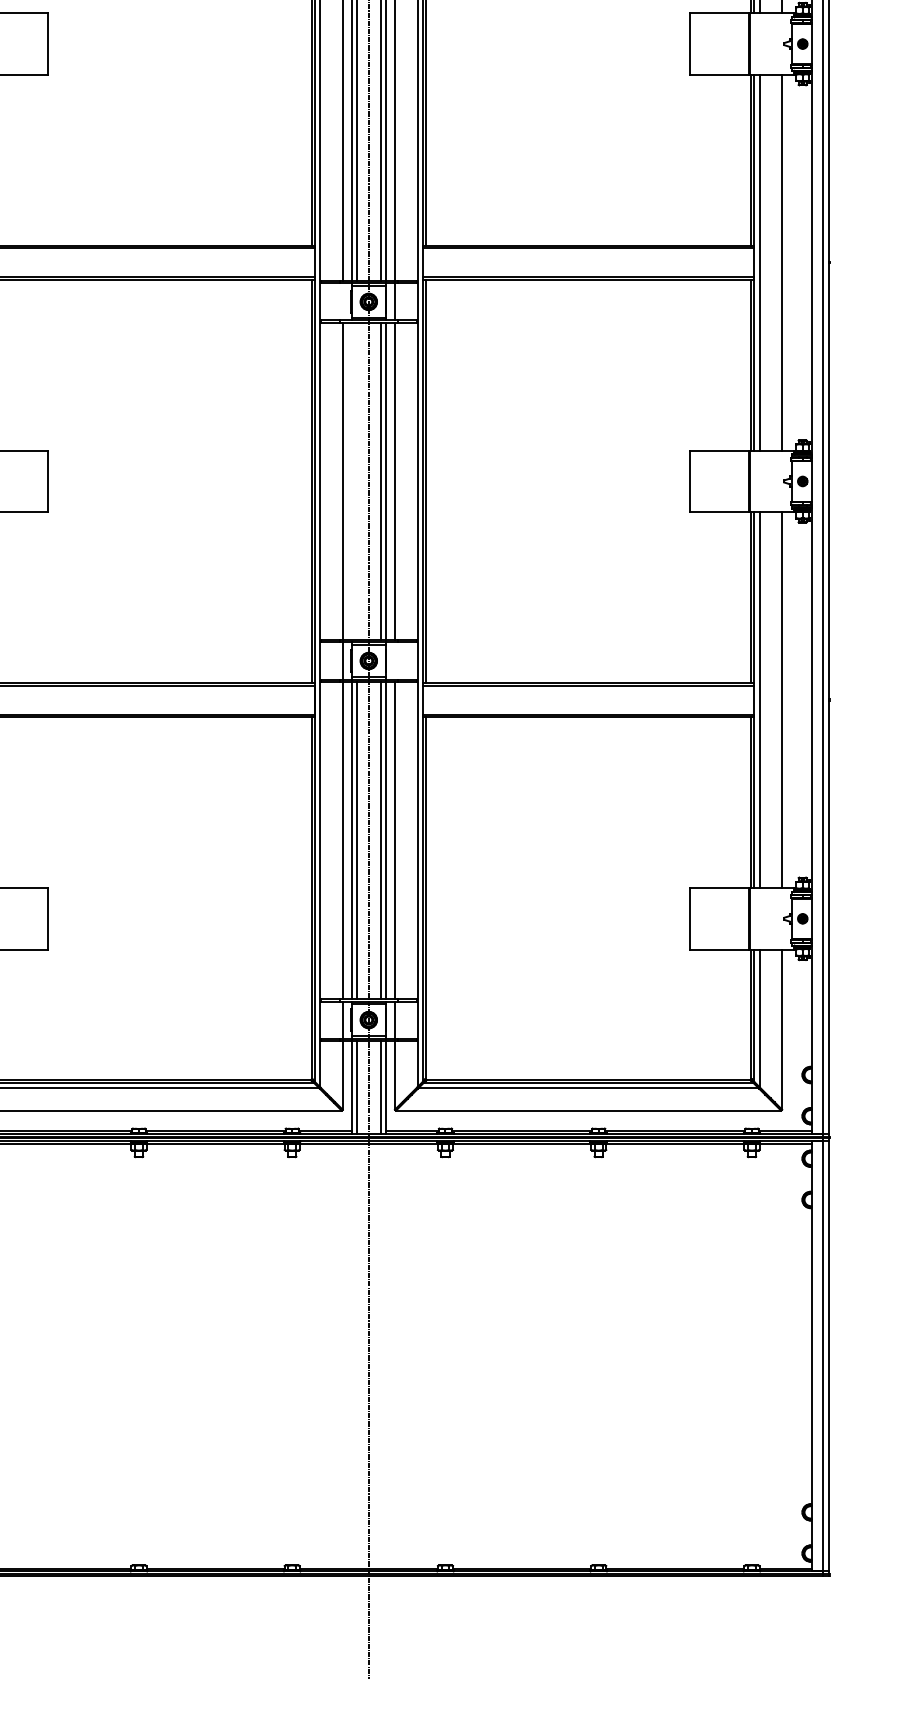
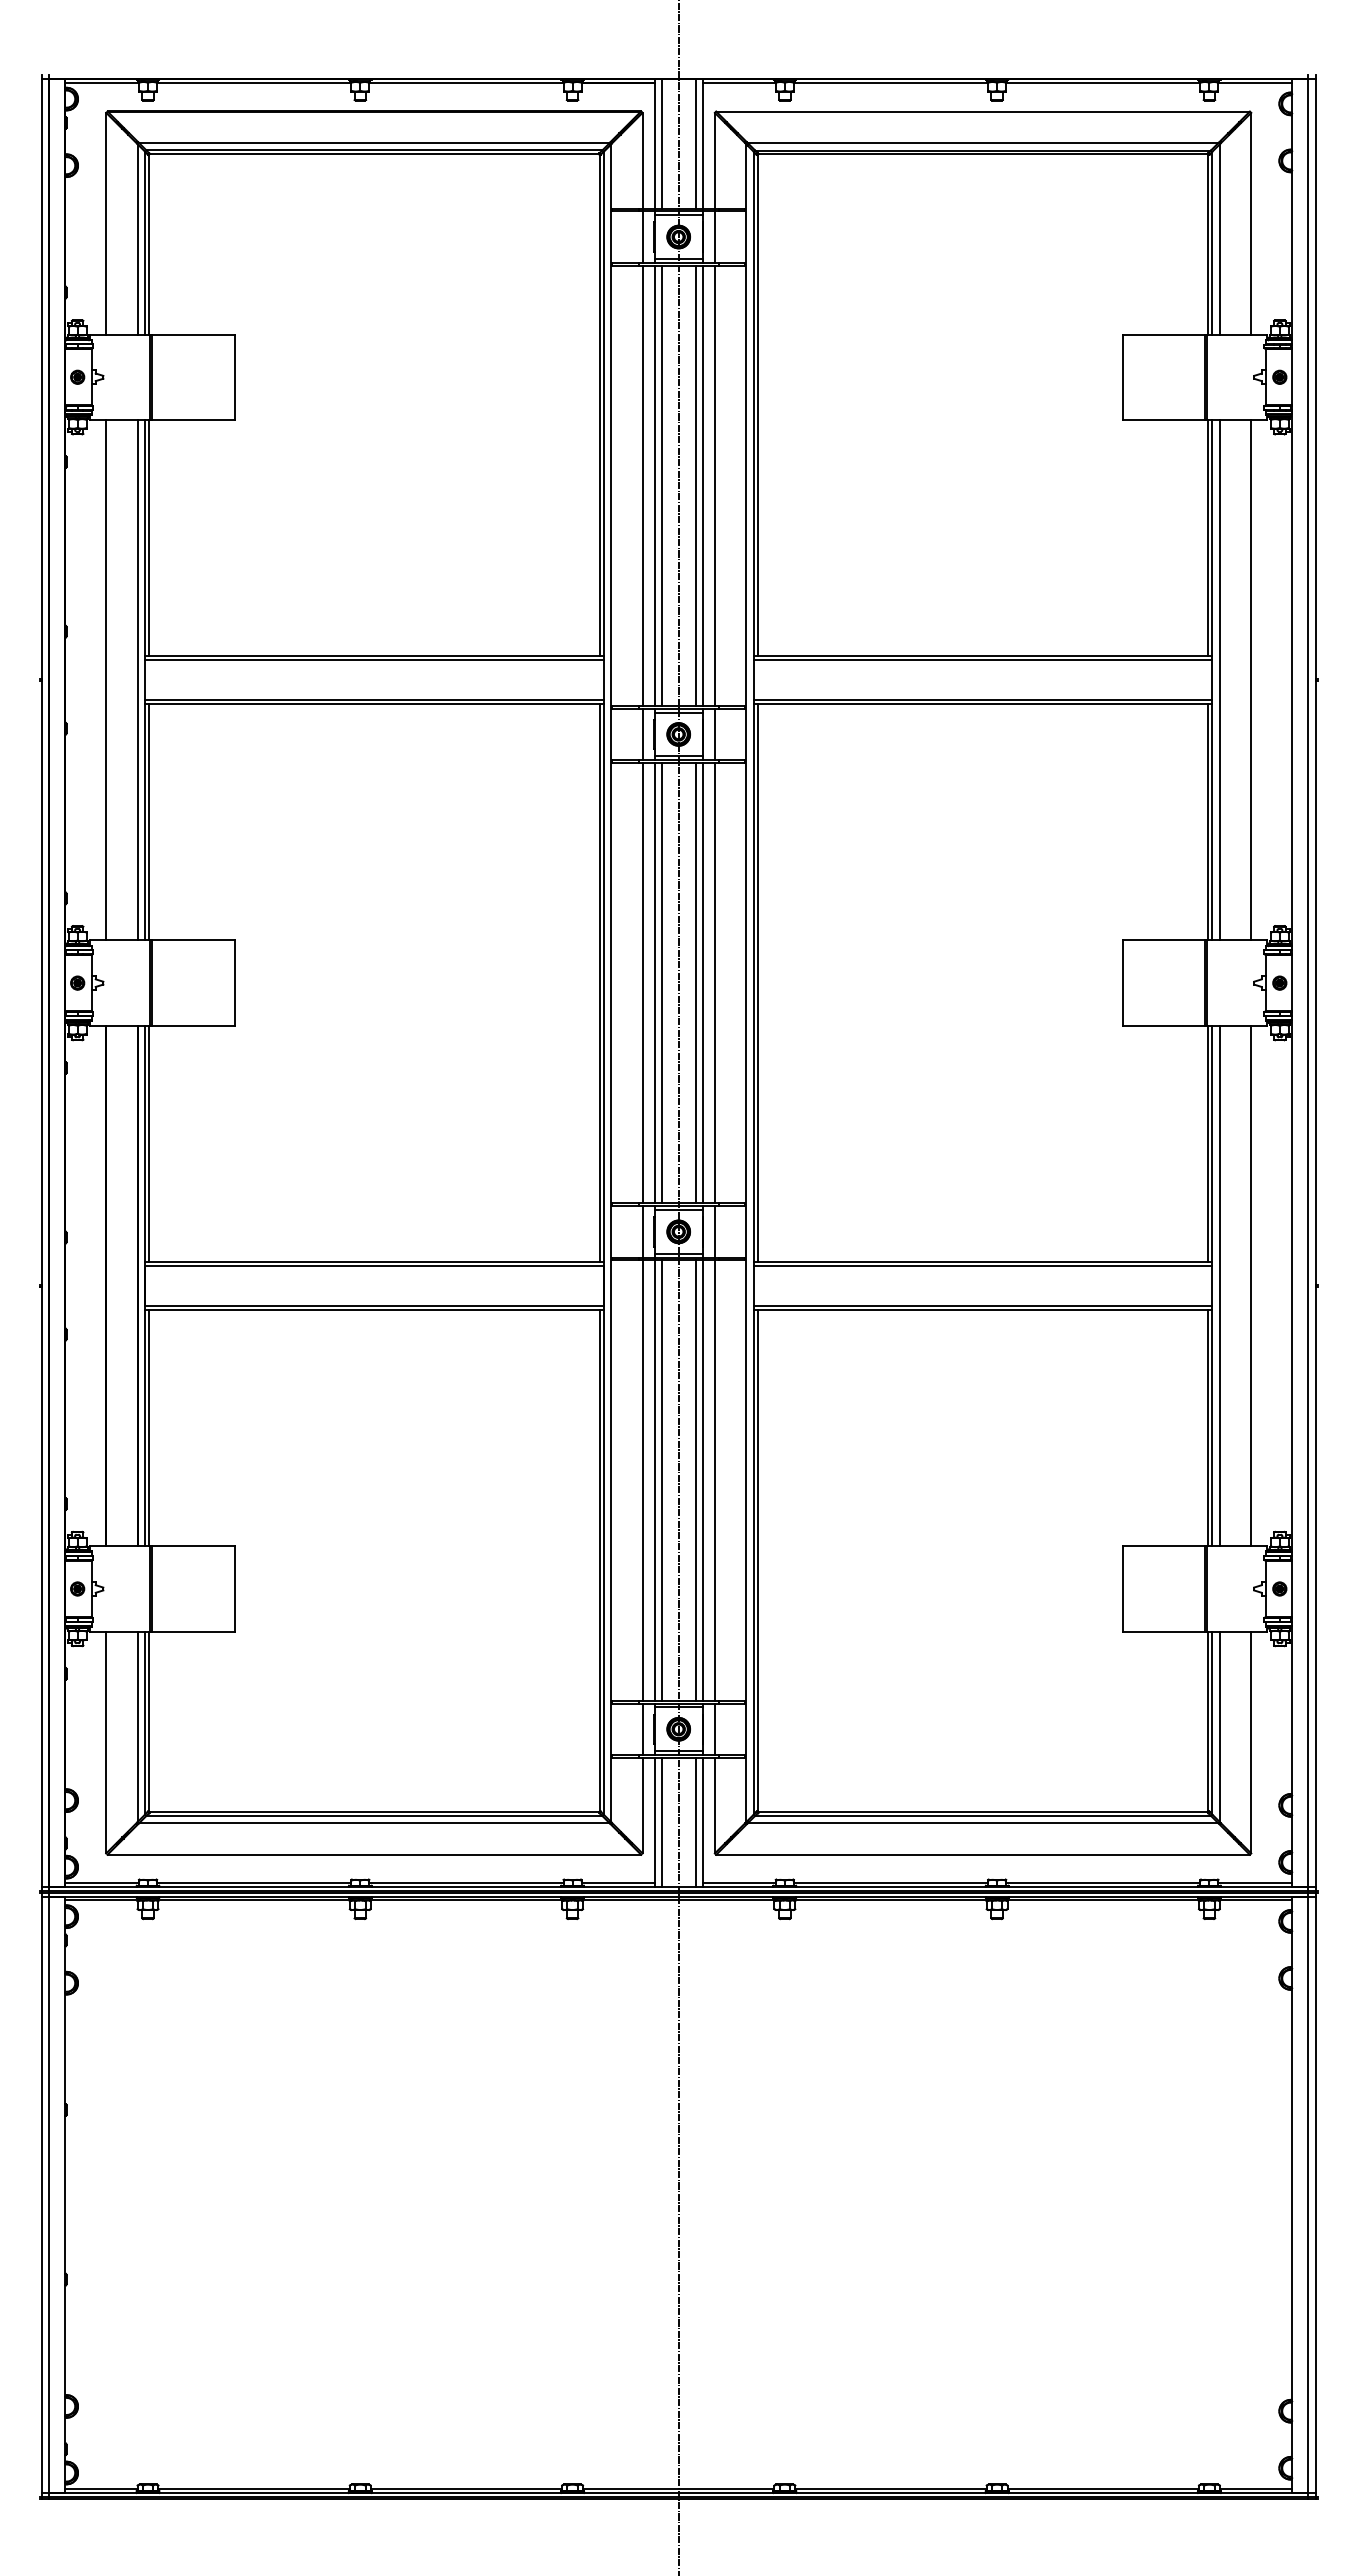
line: (342, 301) -> (642, 734), added
line: (351, 481) -> (654, 983), added
line: (356, 481) -> (661, 983), added
line: (394, 660) -> (714, 1231), added

